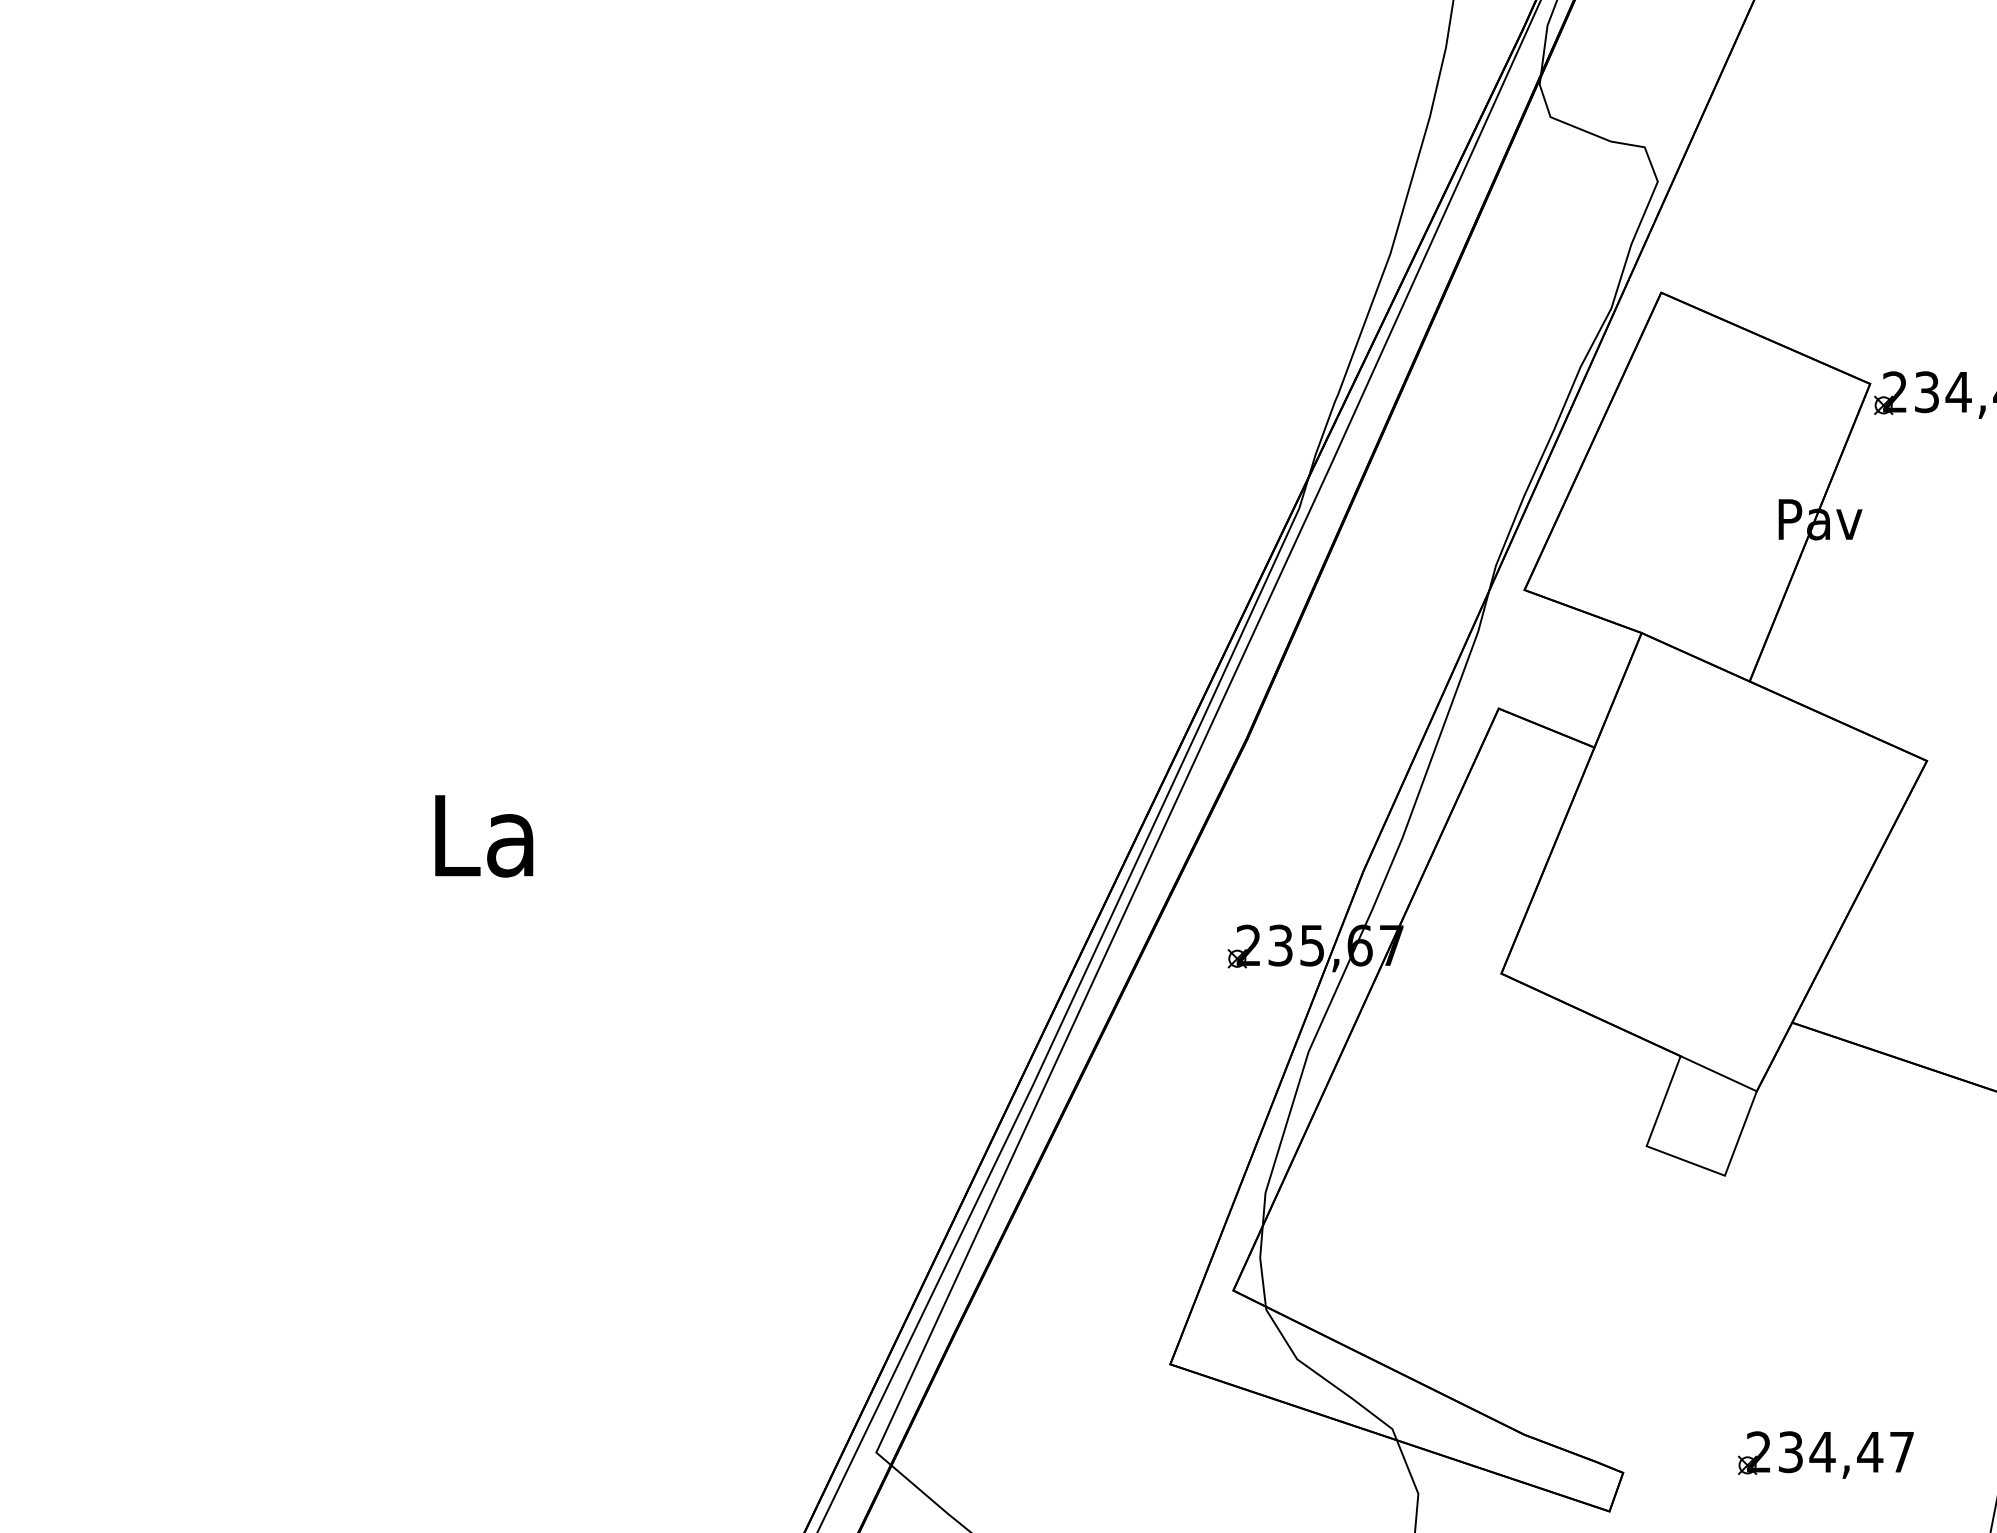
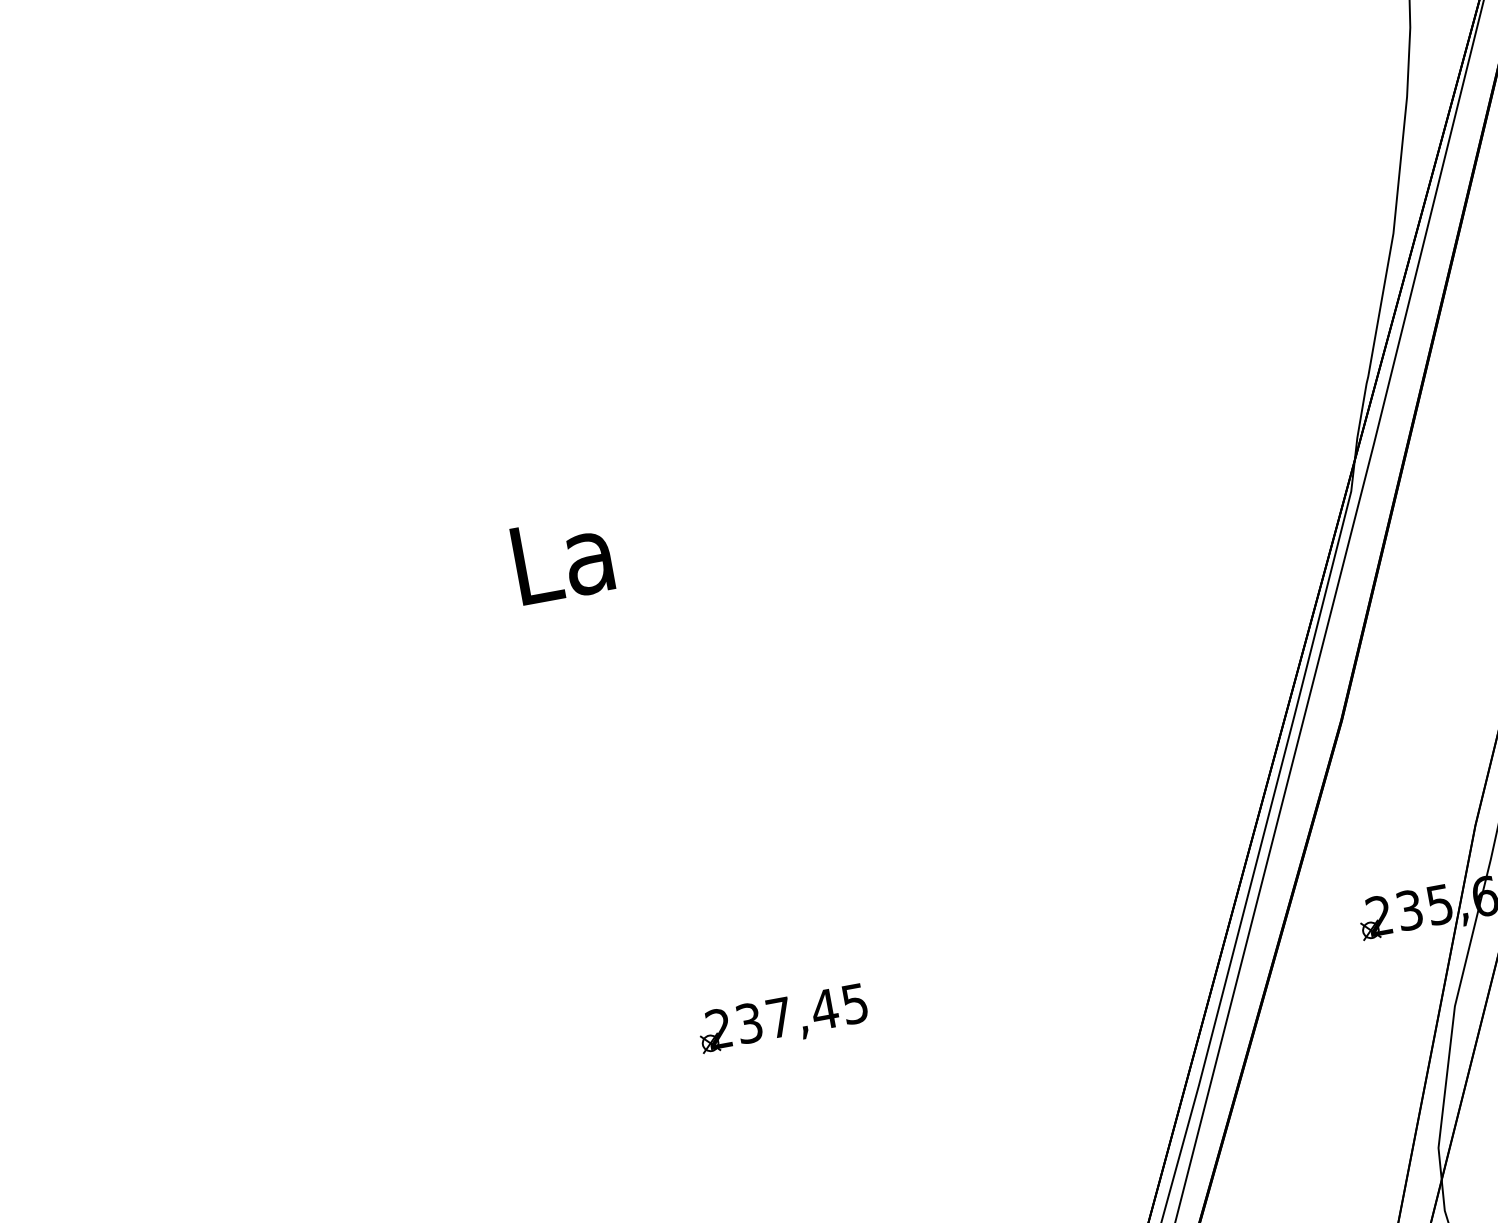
text: (484, 836) -> (563, 559), moved
part: (622, 939) -> (783, 1019), added

